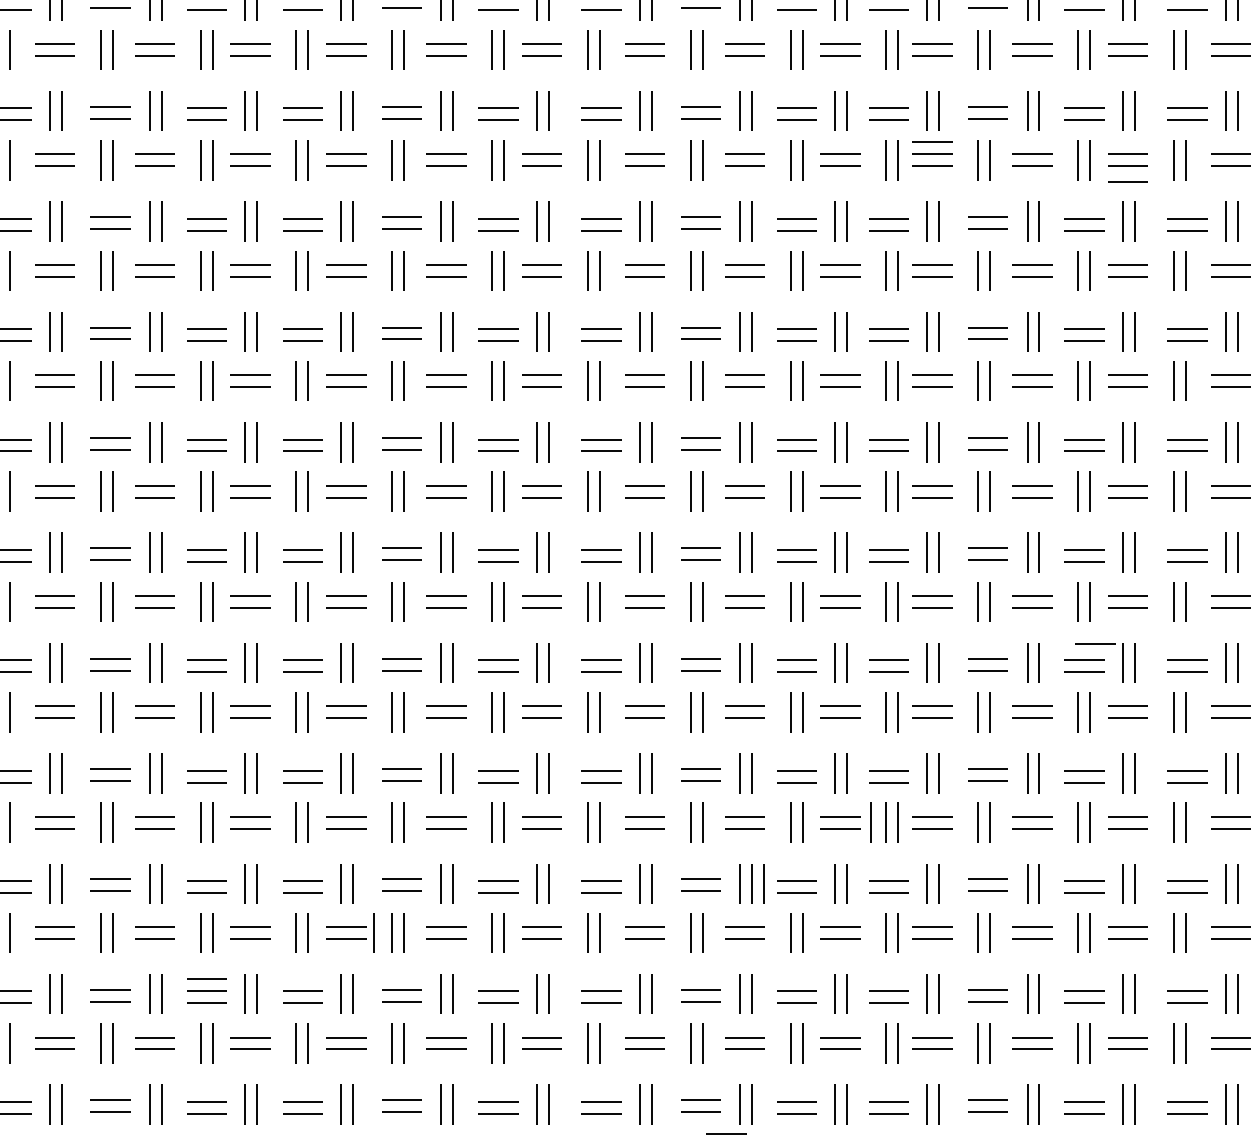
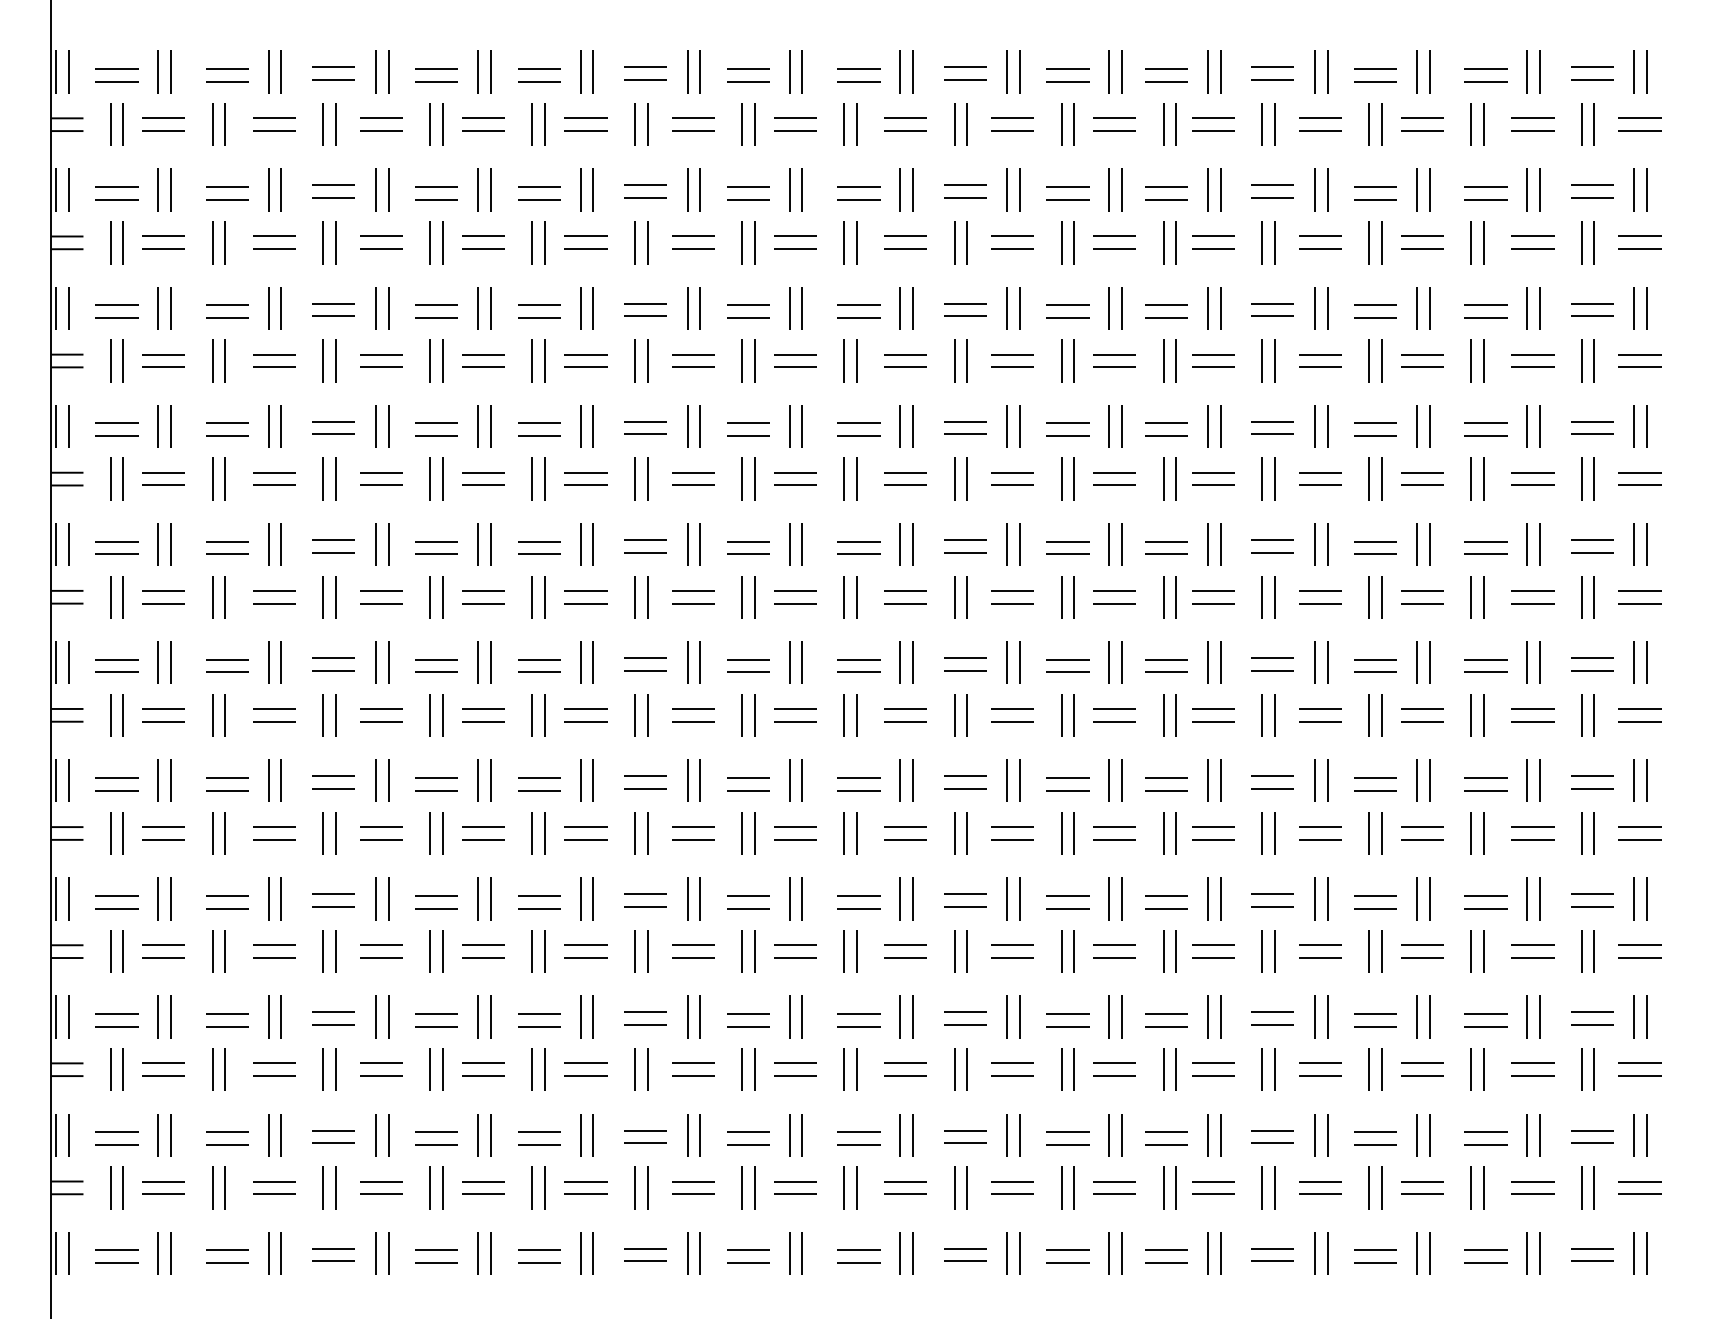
line: (932, 141) -> (1213, 222), removed
line: (1128, 181) -> (1422, 265), removed
line: (1095, 644) -> (1387, 760), removed
line: (870, 822) -> (1146, 951), removed
line: (763, 883) -> (1032, 1016), removed
line: (374, 932) -> (615, 1069), removed
line: (206, 978) -> (436, 1118), removed
line: (726, 1133) -> (992, 1284), removed

